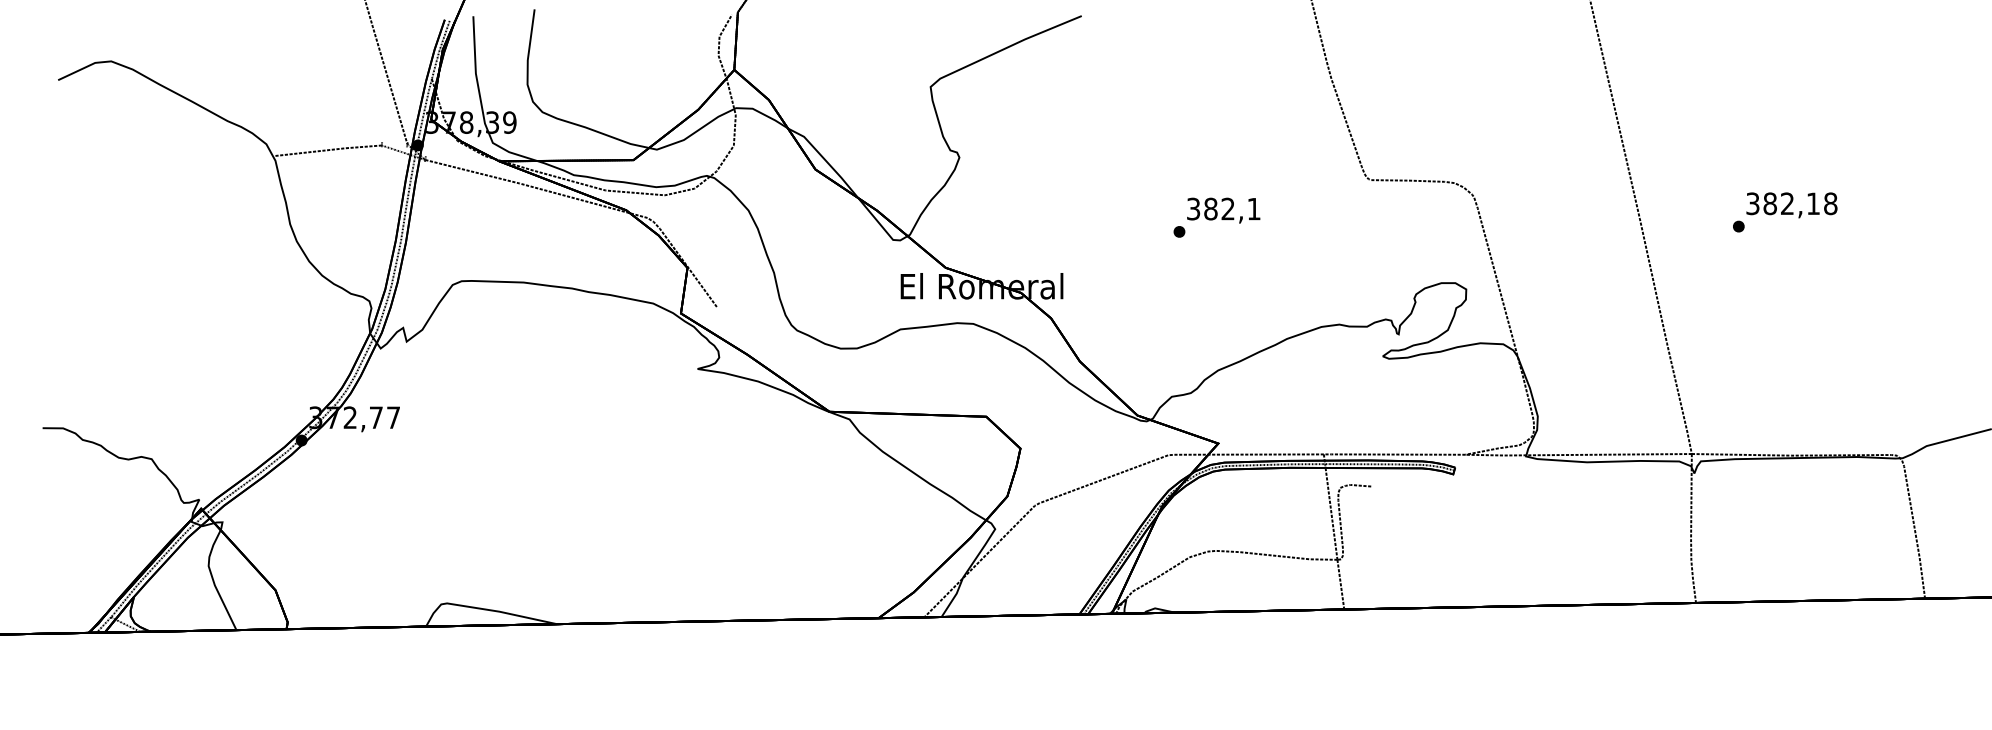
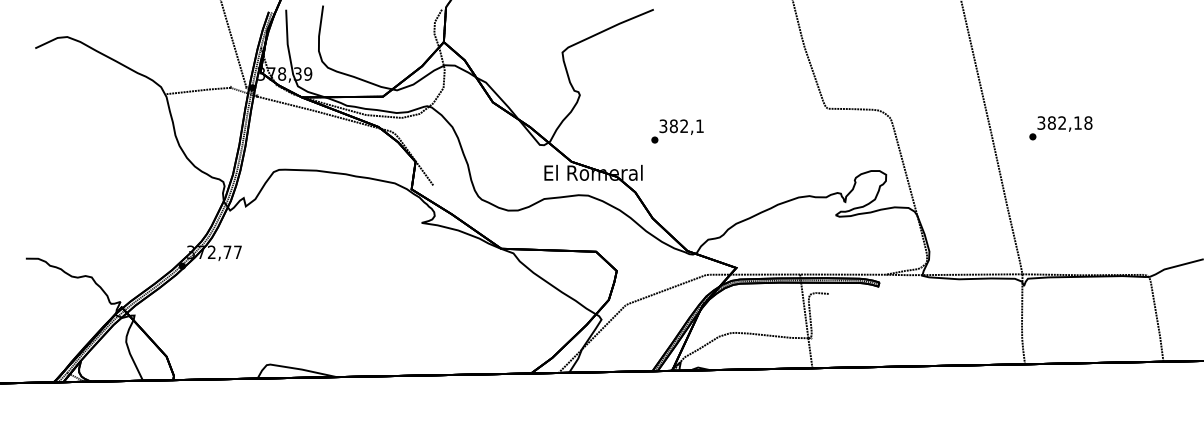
text: (1784, 212) -> (1060, 128), moved
text: (1216, 217) -> (677, 131), moved

